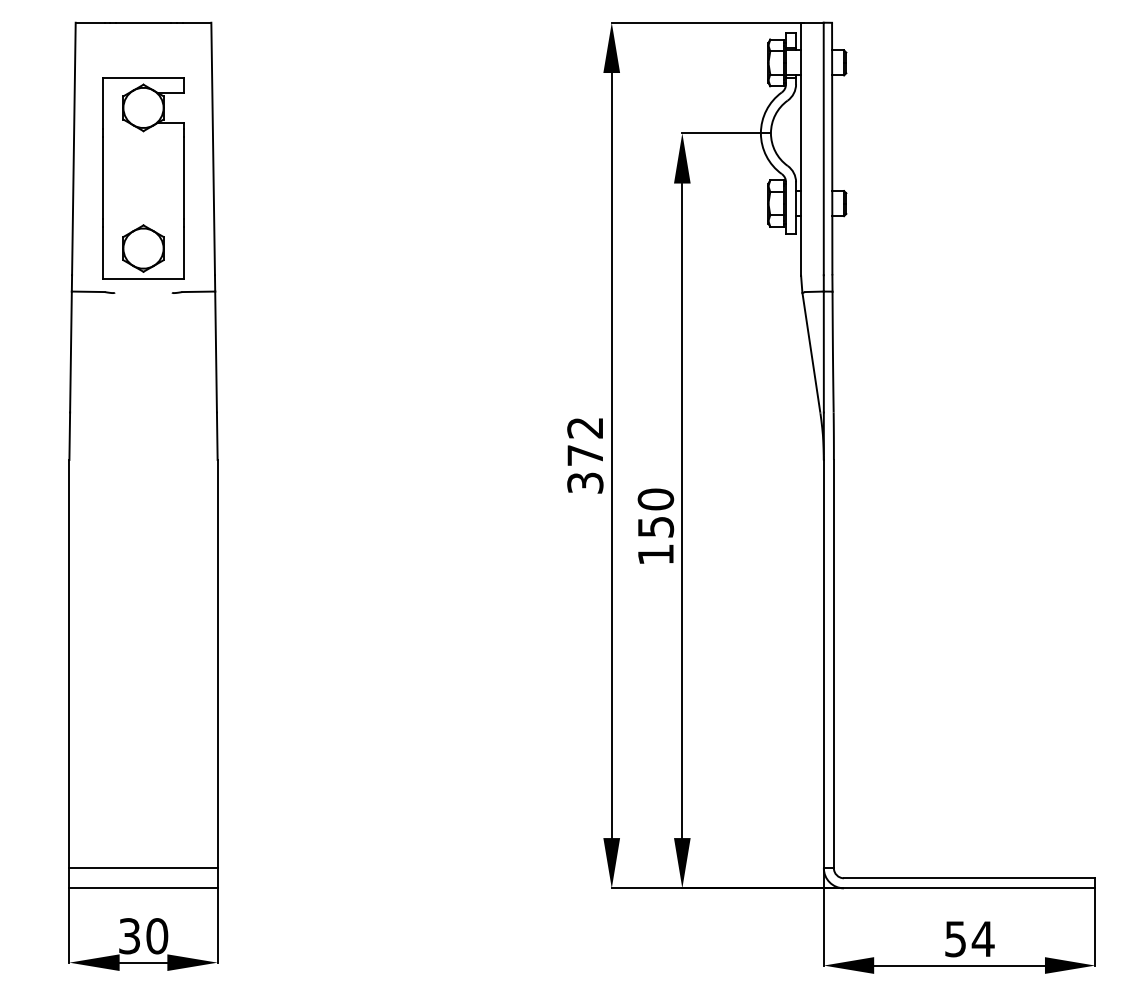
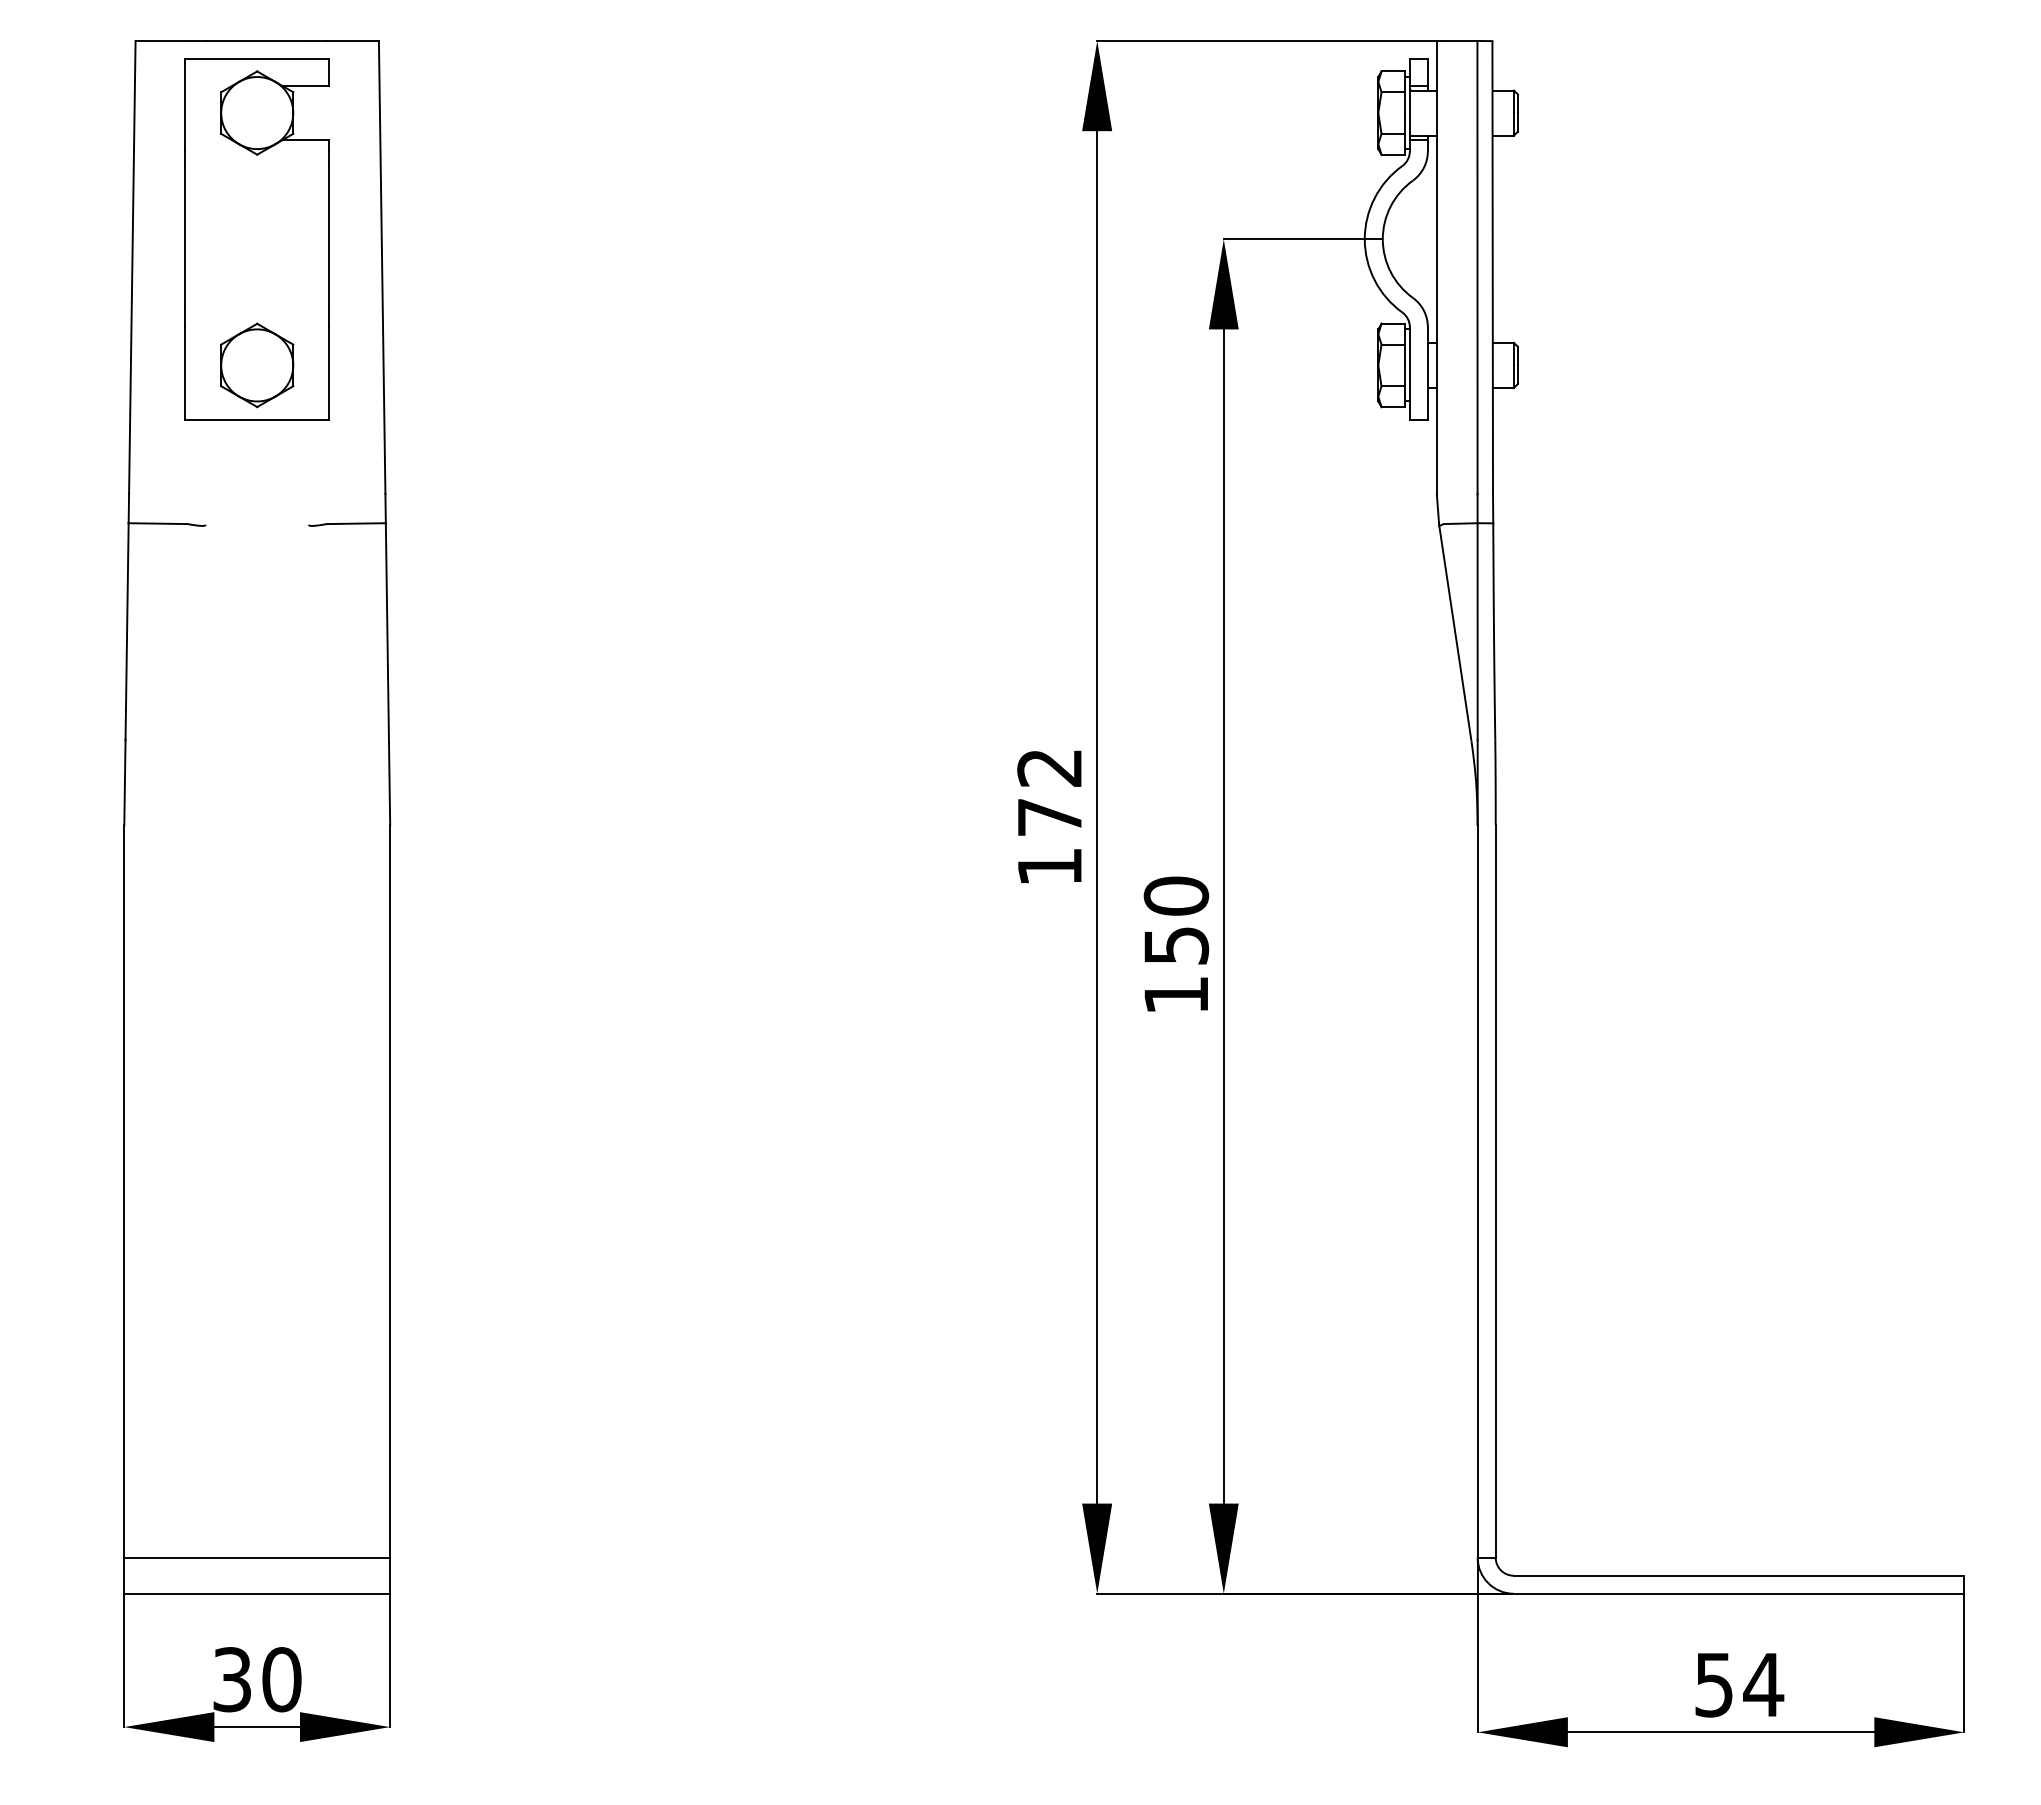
part: (143, 178) -> (257, 239), moved
text: (585, 482) -> (1050, 865), 372 -> 172

